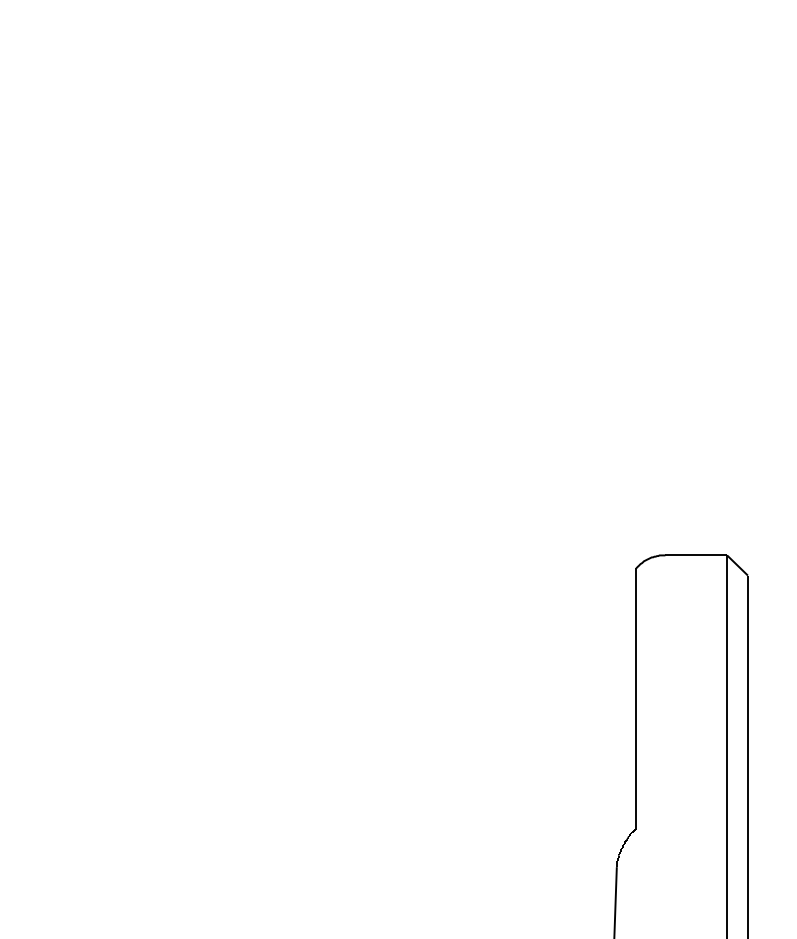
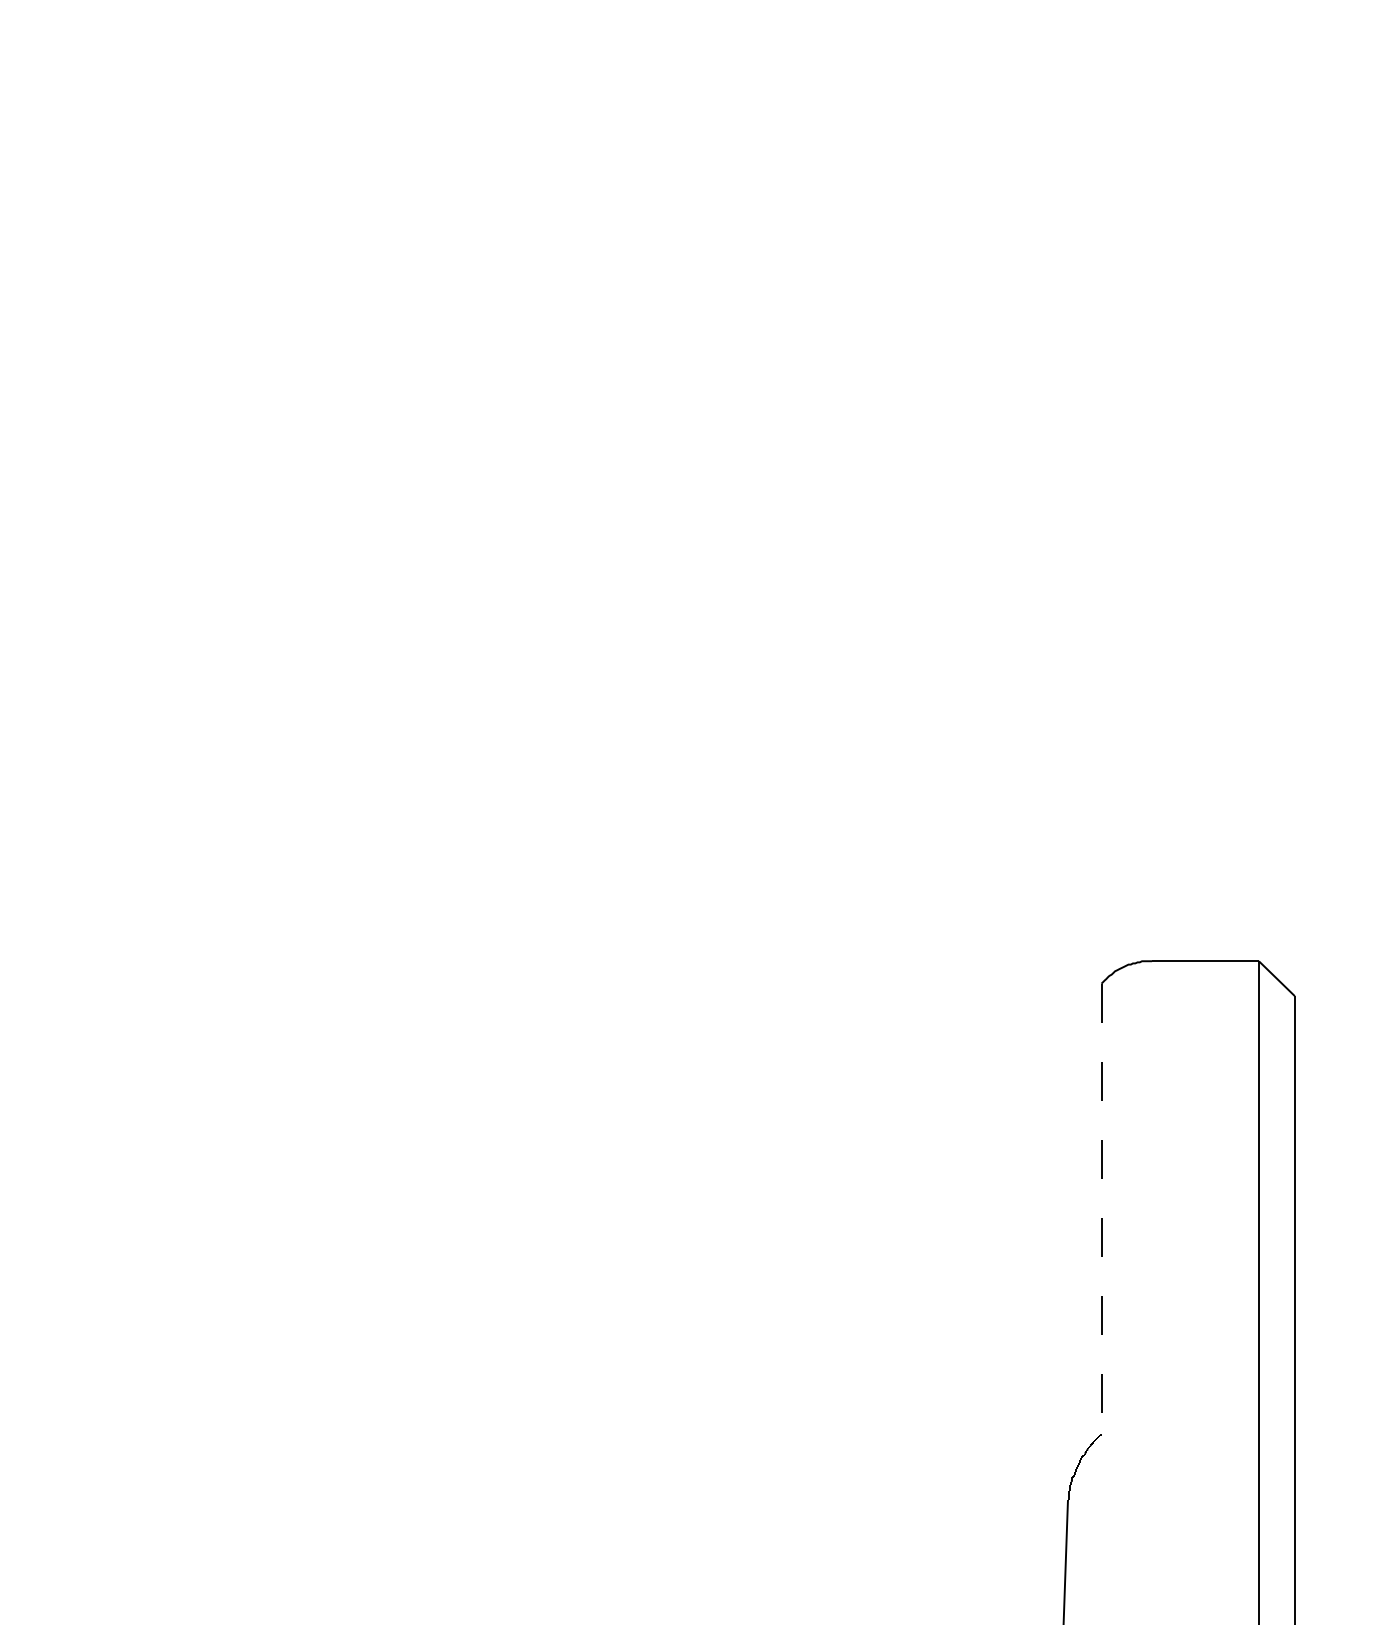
line: (636, 699) -> (1102, 1210), solid -> dashed

